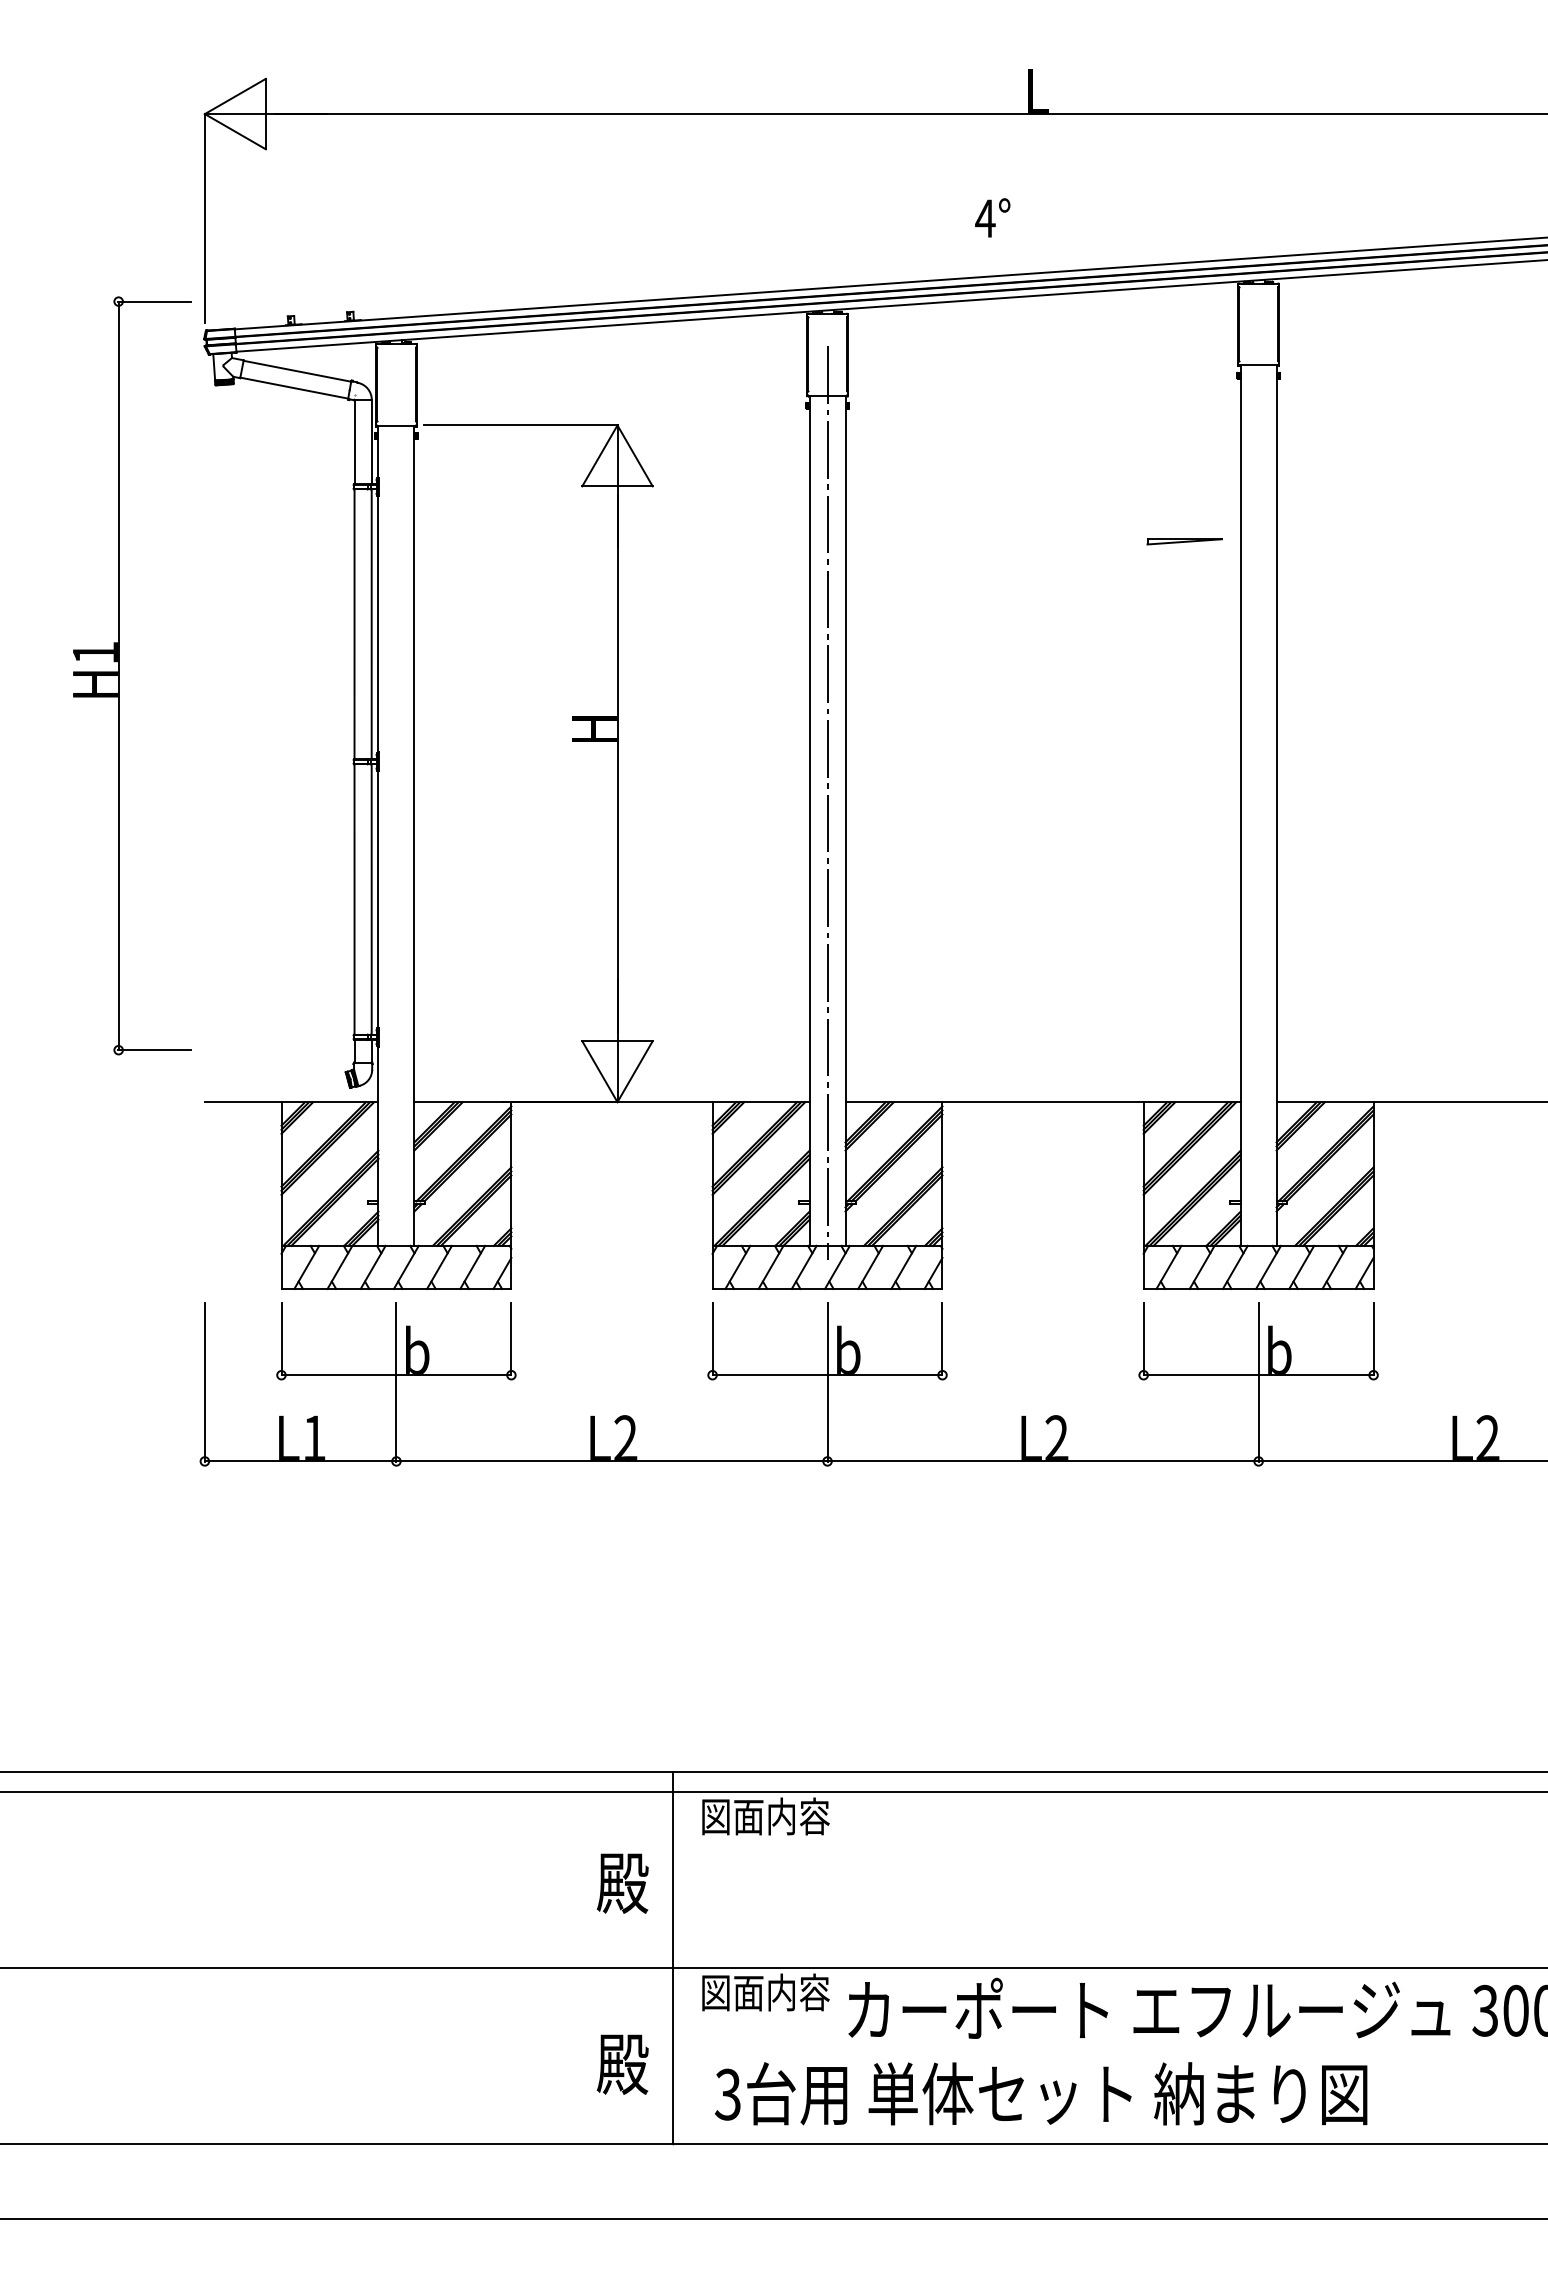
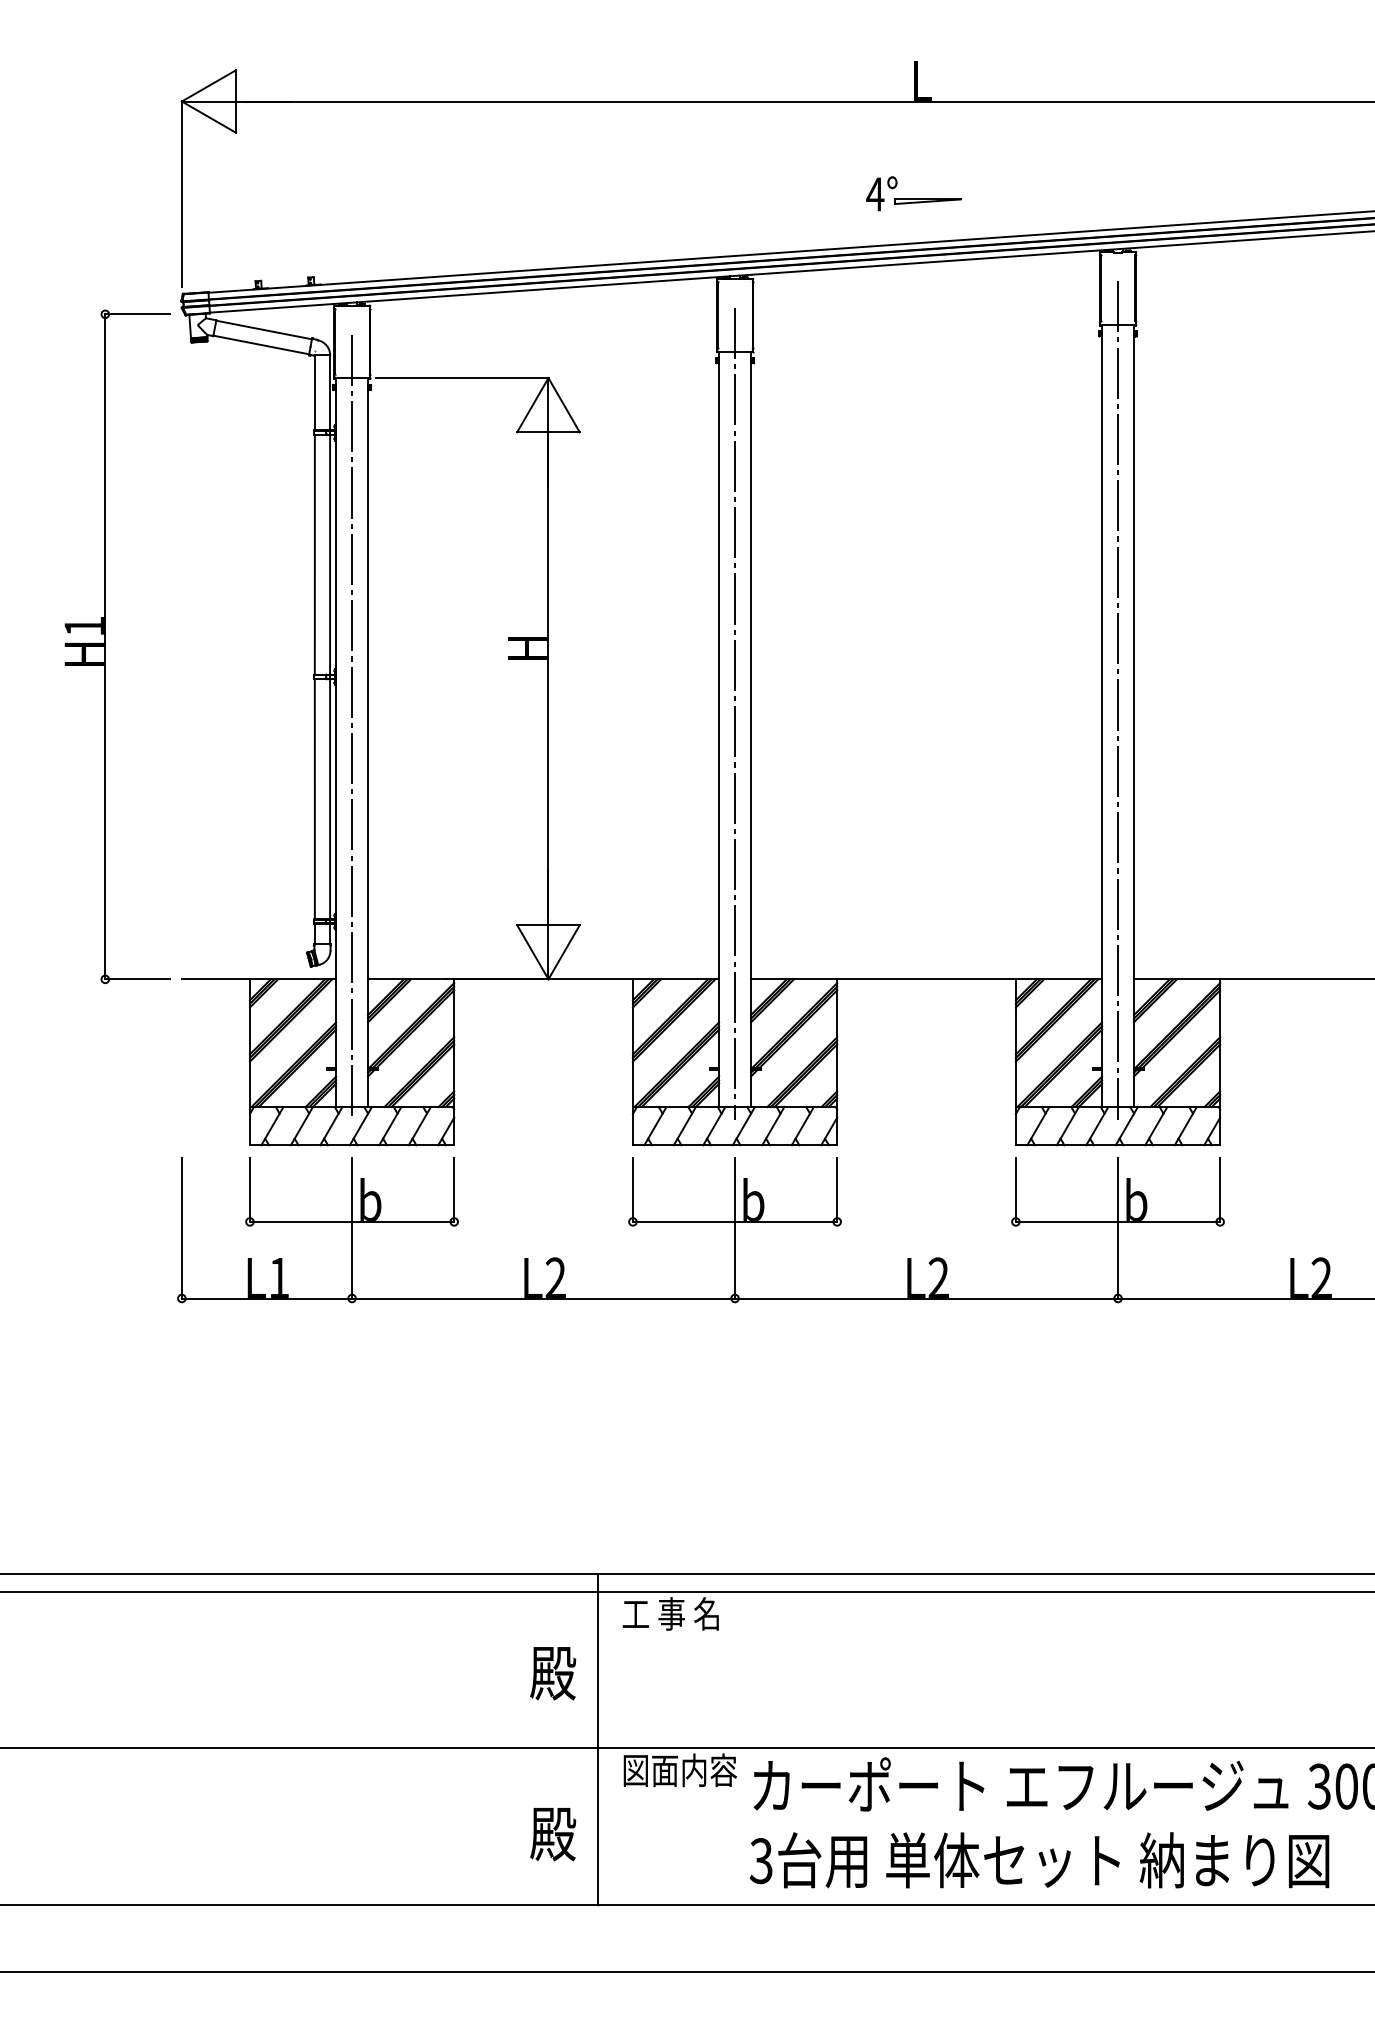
part: (1184, 541) -> (927, 201), moved
part: (119, 675) -> (106, 646), moved
line: (1258, 788) -> (1117, 700), added
line: (396, 818) -> (352, 727), added
text: (765, 1816) -> (679, 1613), 図面内容 -> 工 事 名
text: (1041, 2093) -> (1039, 1860), moved

